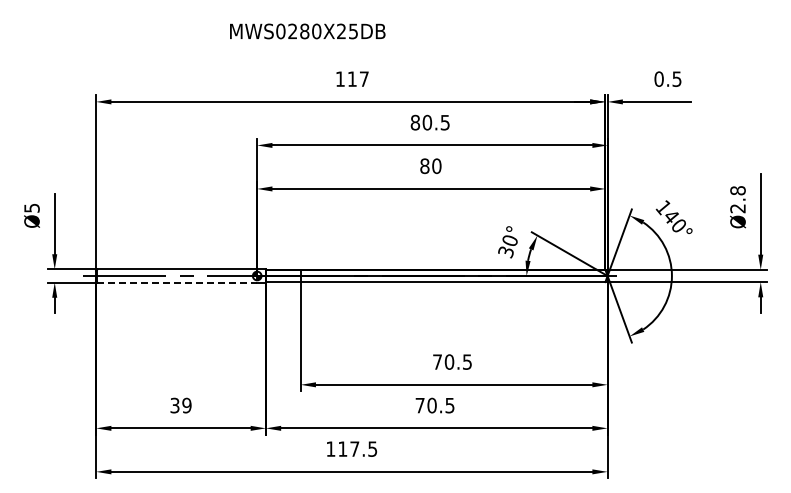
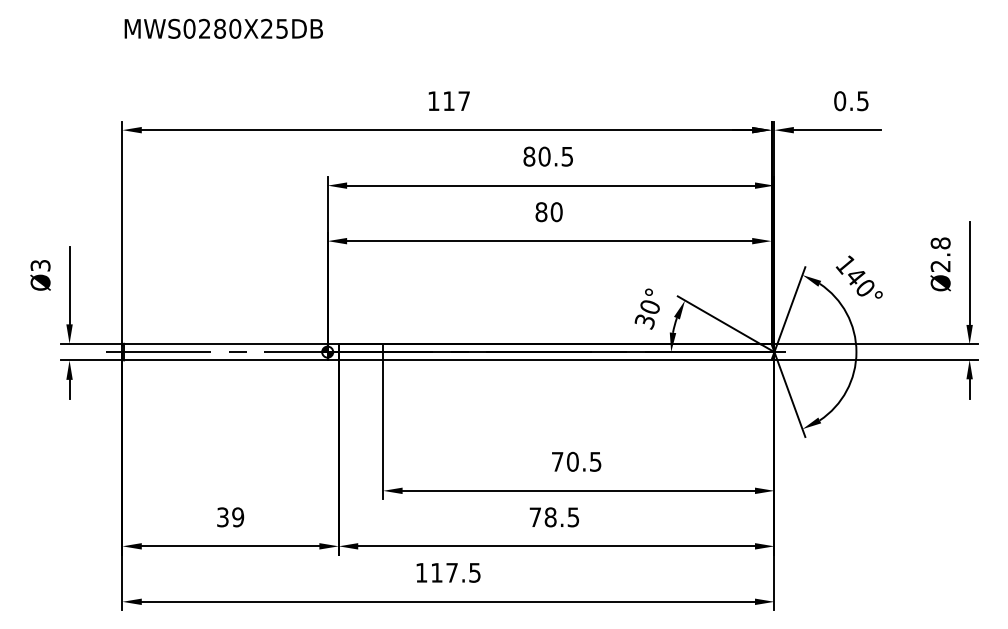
text: (307, 31) -> (223, 28), moved
text: (31, 207) -> (39, 264), Ø5 -> Ø3
line: (177, 282) -> (226, 360), dashed -> solid
text: (431, 405) -> (549, 517), 70.5 -> 78.5

